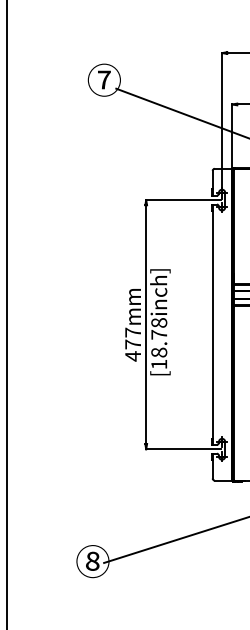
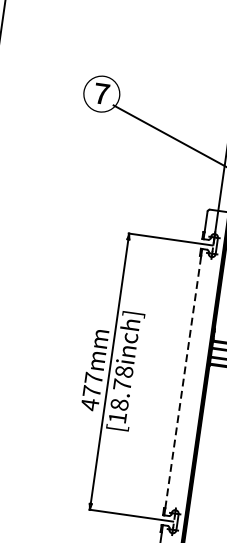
line: (212, 324) -> (183, 381), solid -> dashed

